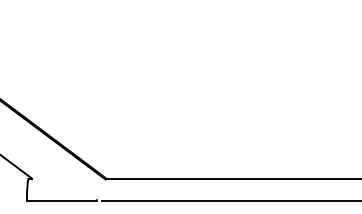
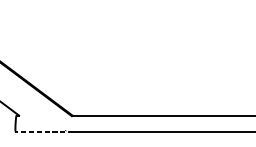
line: (61, 200) -> (40, 131), solid -> dashed

